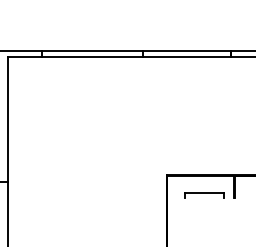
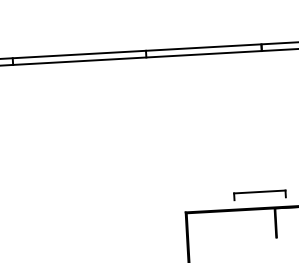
part: (204, 195) -> (259, 195), moved

